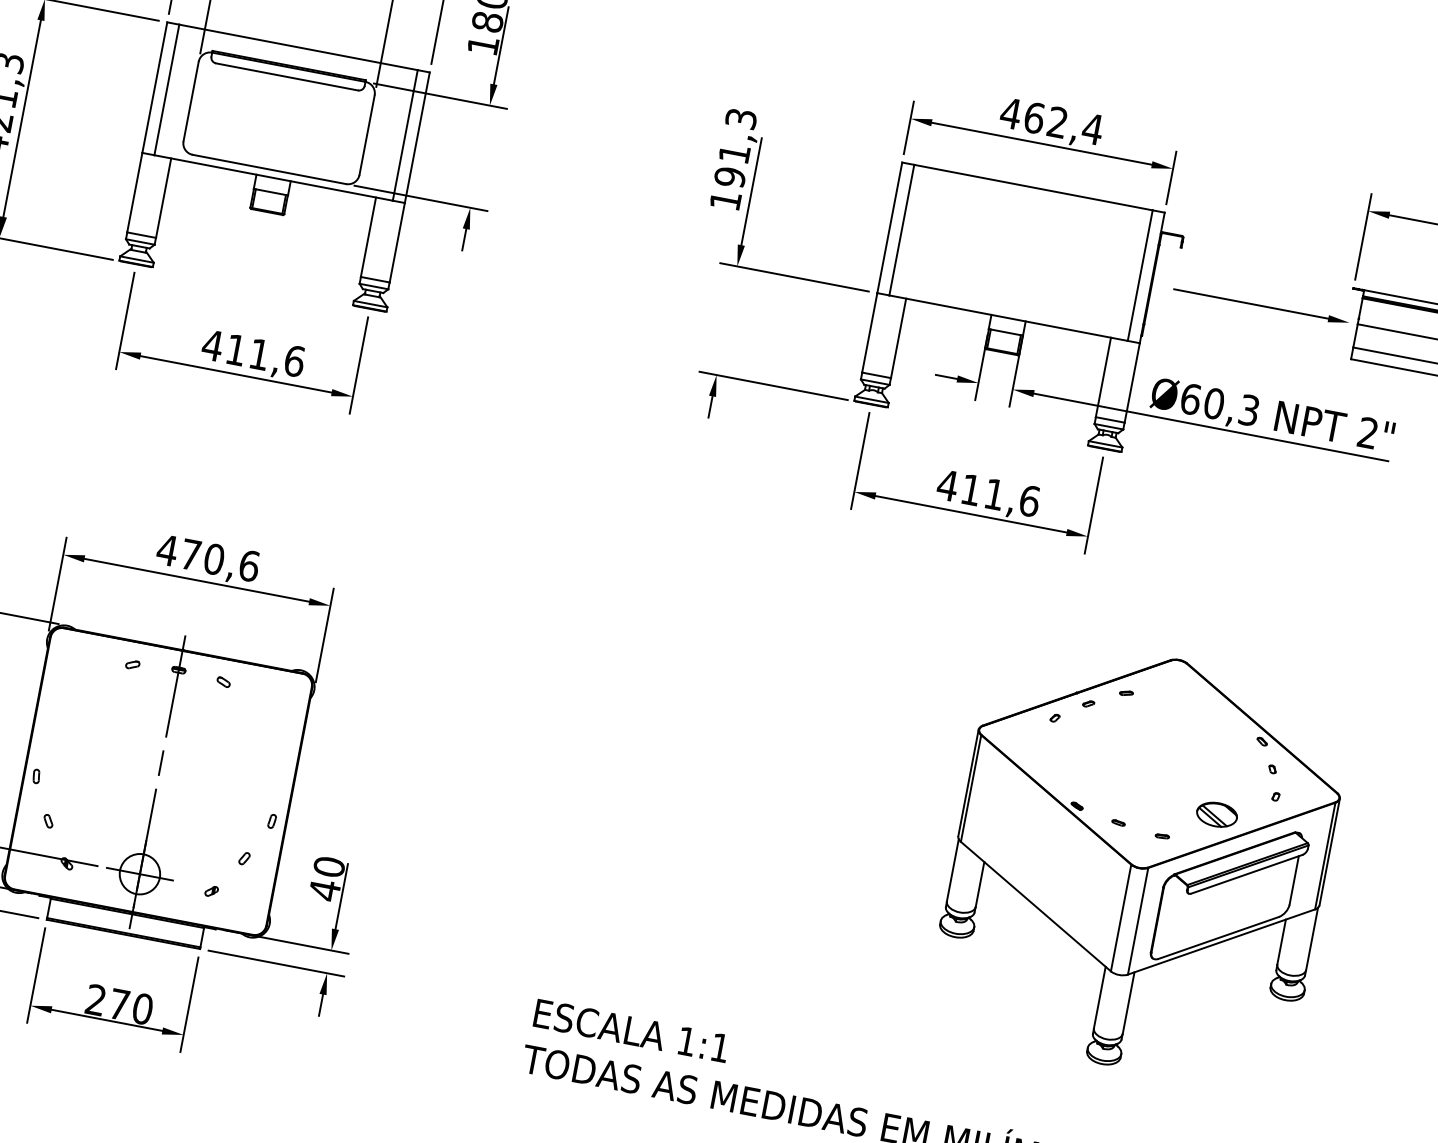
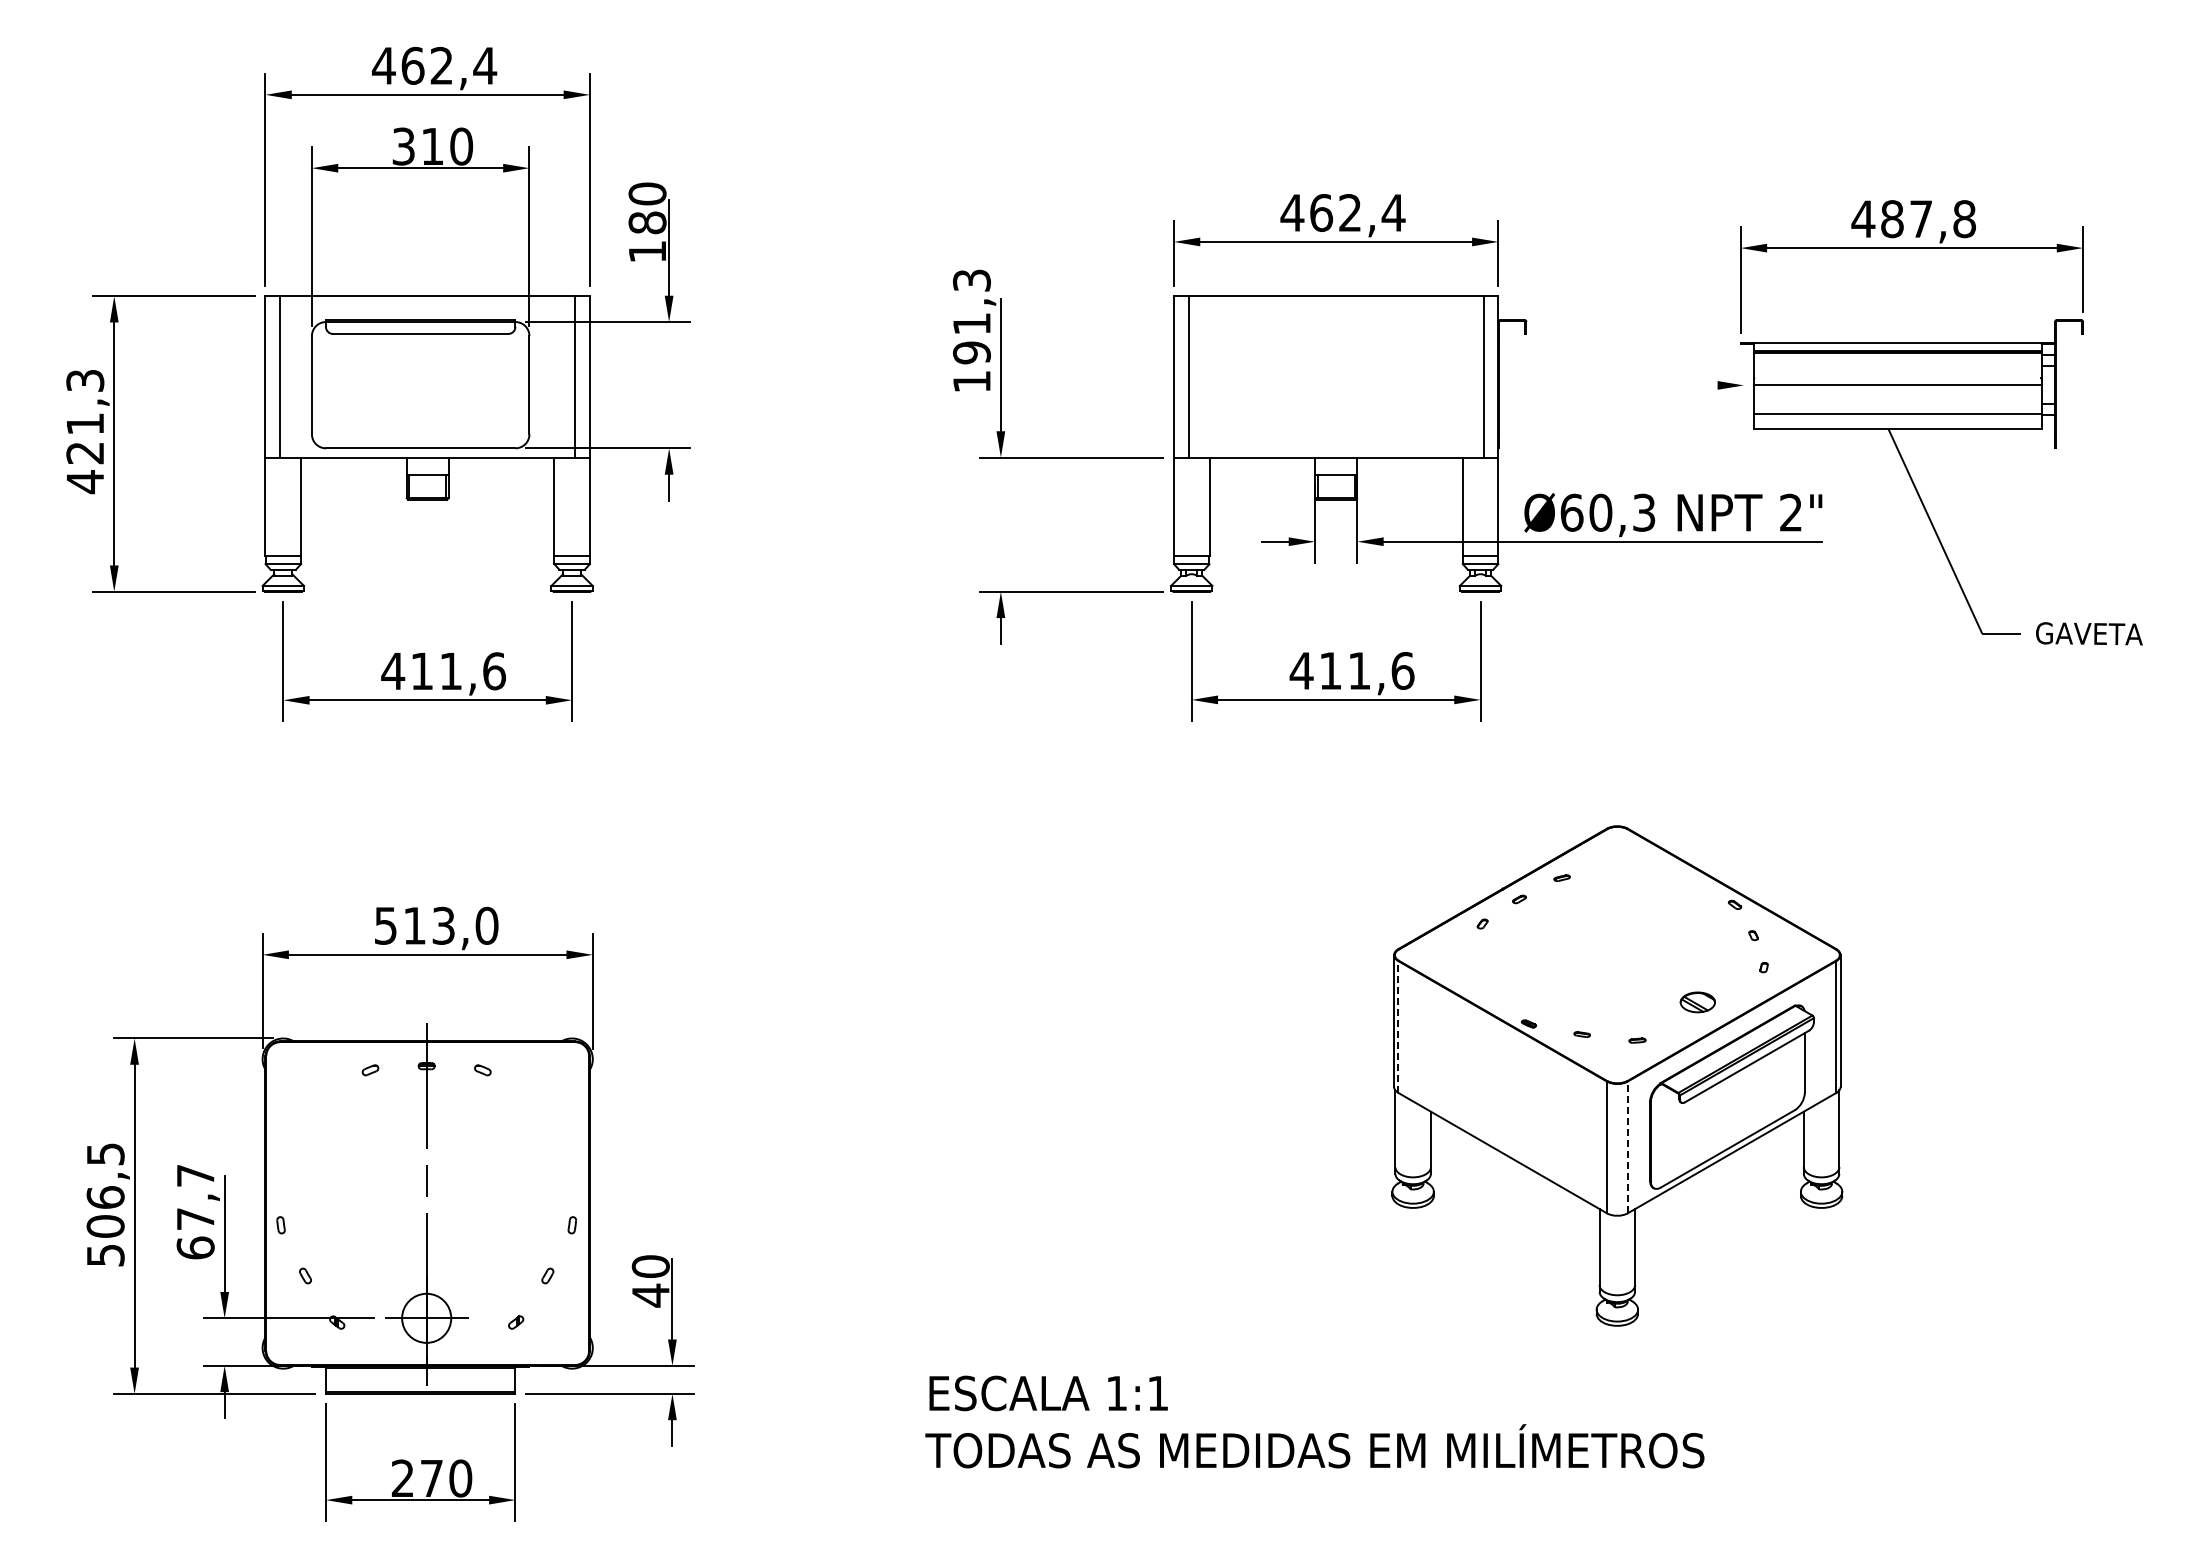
line: (1251, 304) -> (1622, 385), removed
text: (207, 557) -> (435, 925), 470,6 -> 513,0
line: (971, 788) -> (1398, 1027), solid -> dashed
part: (1216, 814) -> (1697, 1002), size x0.7
line: (1137, 921) -> (1627, 1147), solid -> dashed

